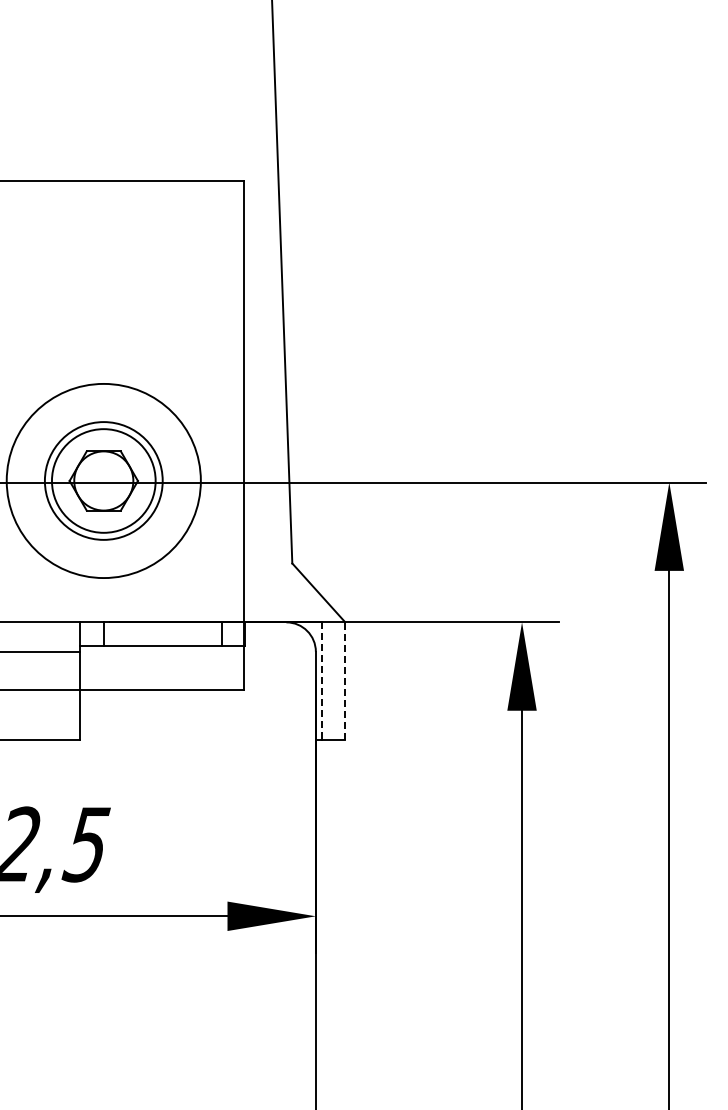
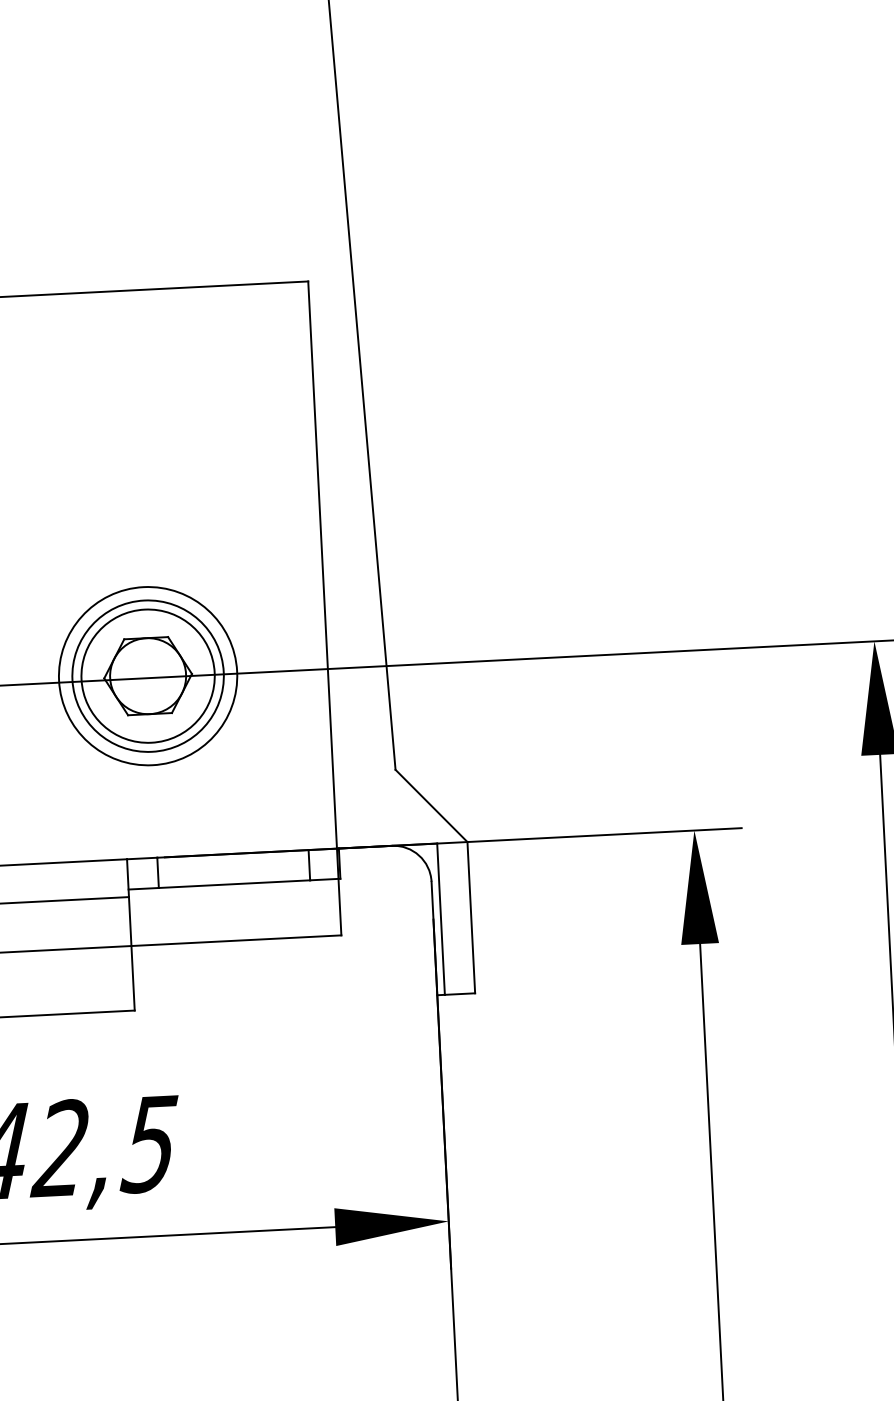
circle: (103, 480) -> (147, 675), size x0.71
line: (321, 681) -> (440, 919), dashed -> solid
line: (345, 681) -> (471, 917), dashed -> solid

